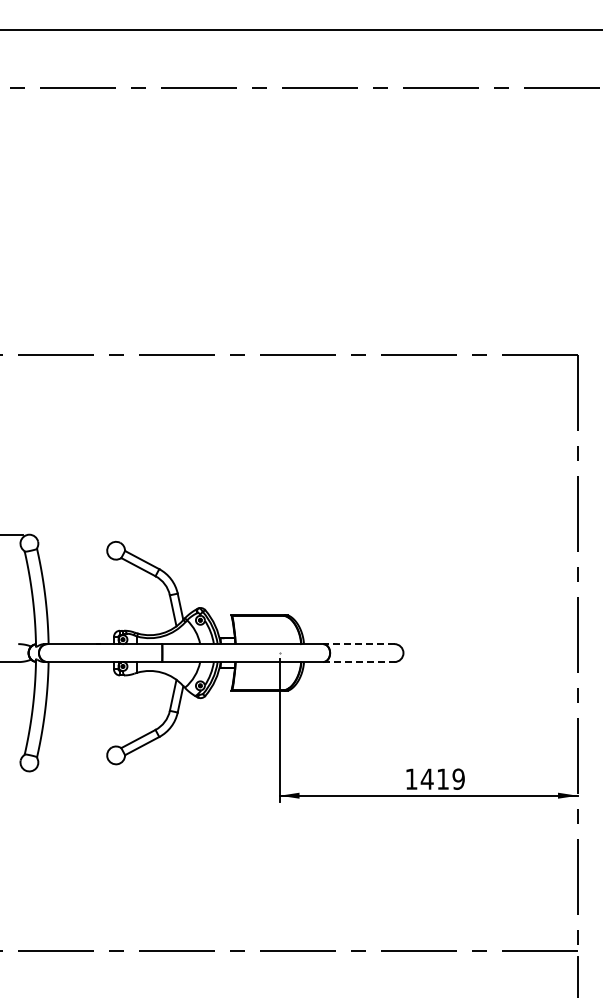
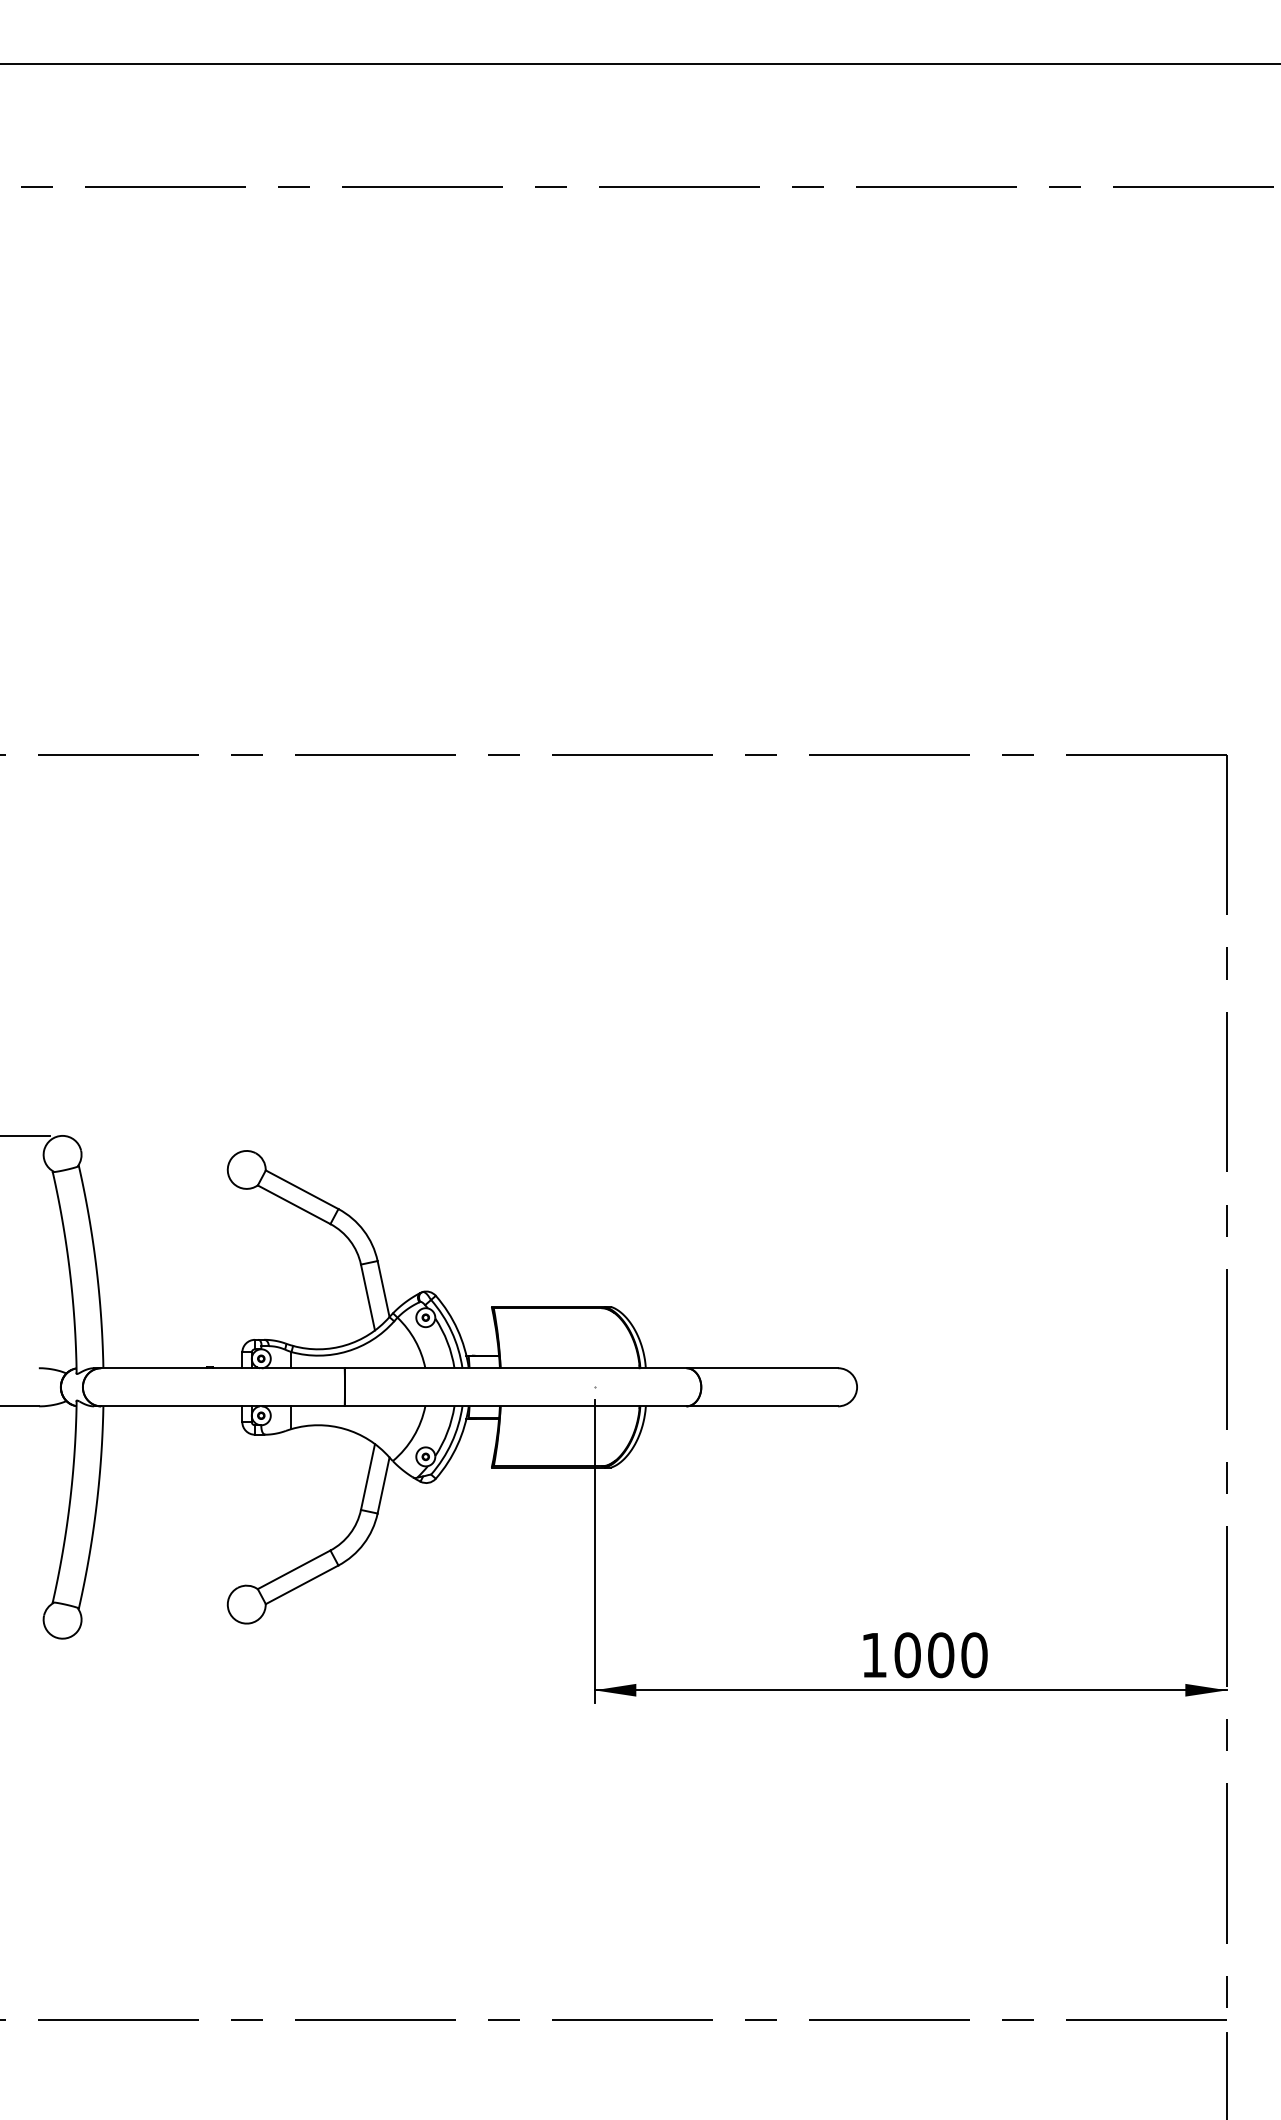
line: (358, 644) -> (761, 1369), dashed -> solid
line: (358, 662) -> (761, 1407), dashed -> solid
text: (442, 778) -> (939, 1653), 1419 -> 1000

